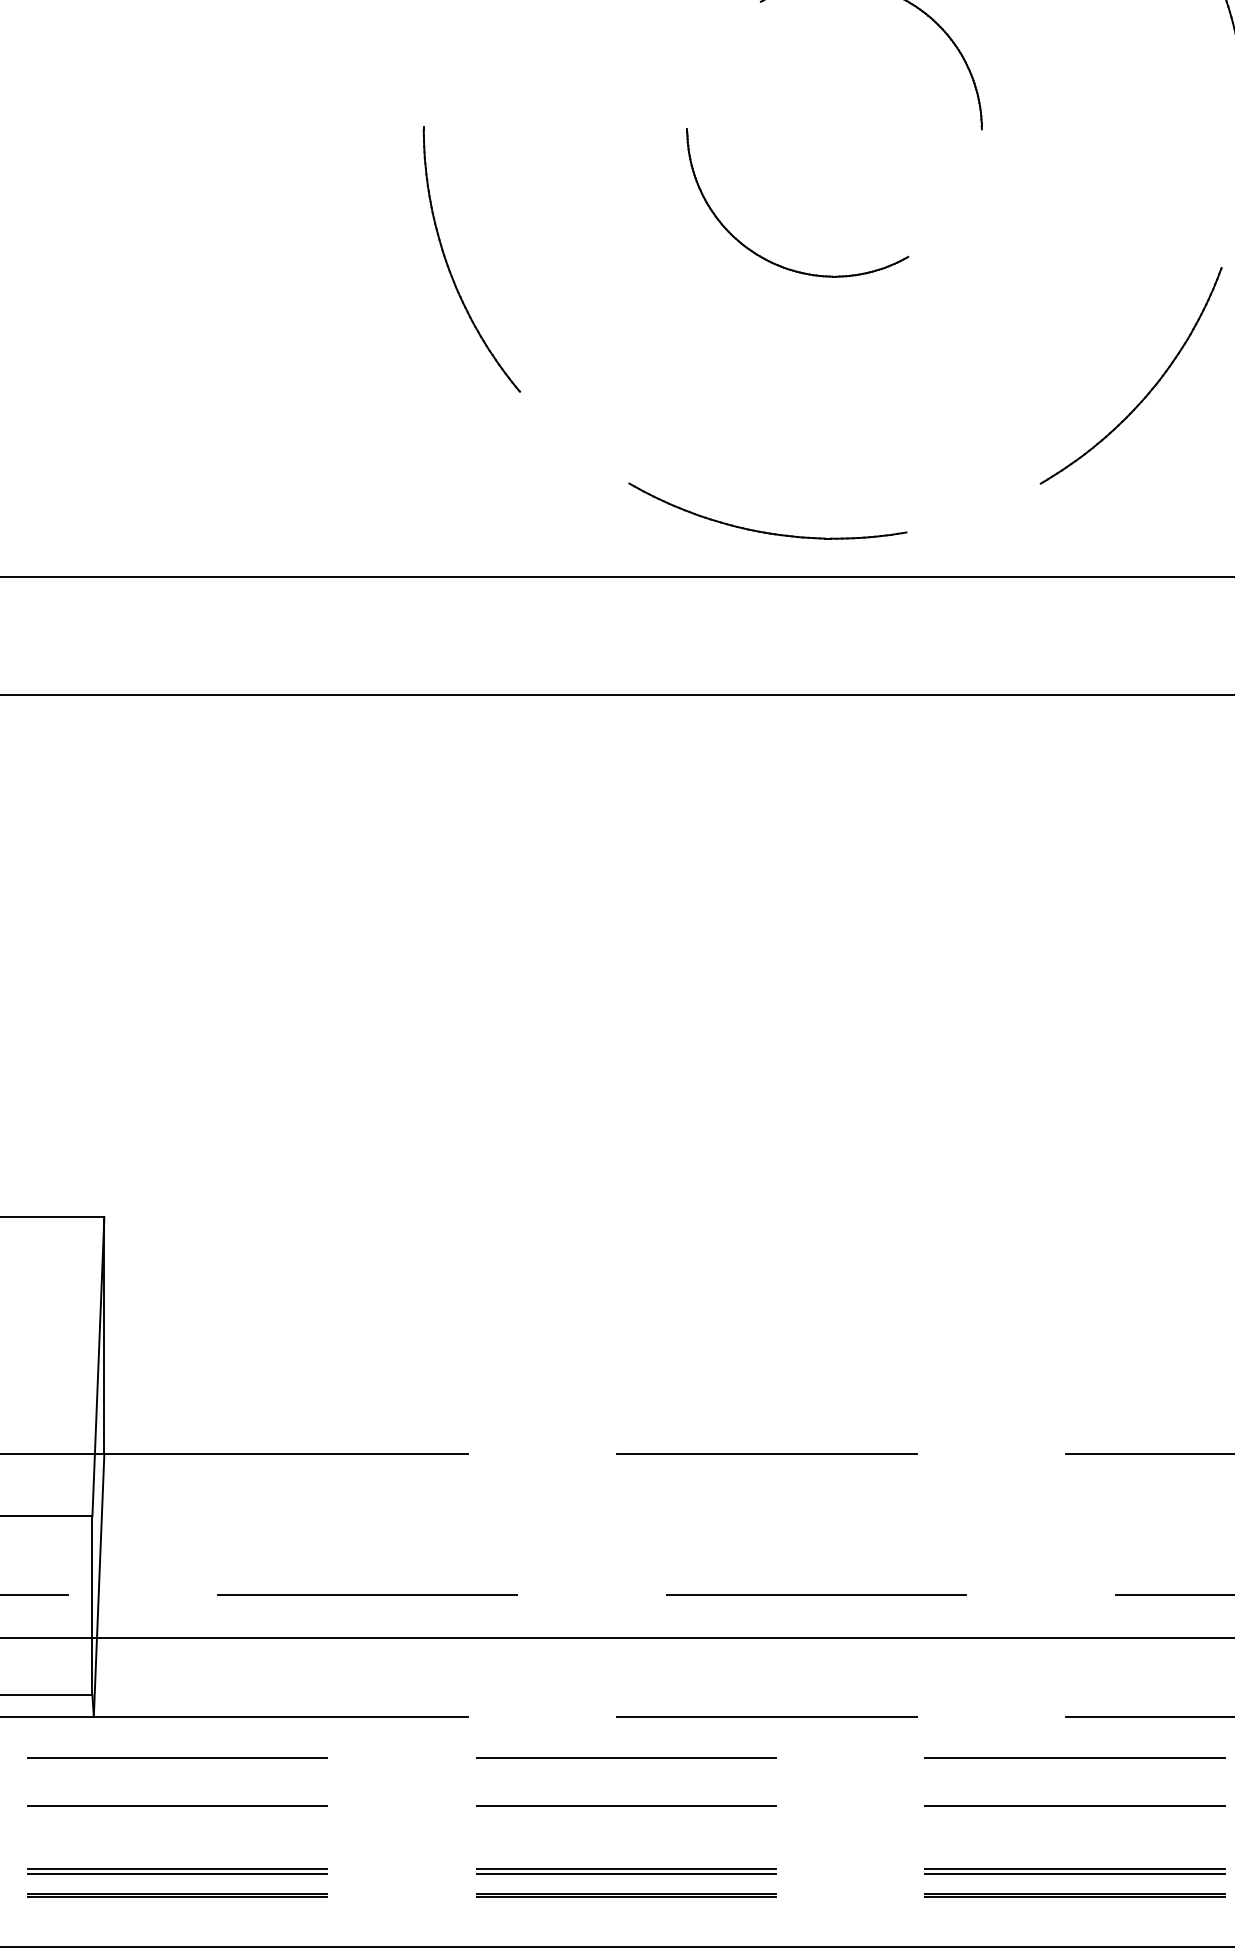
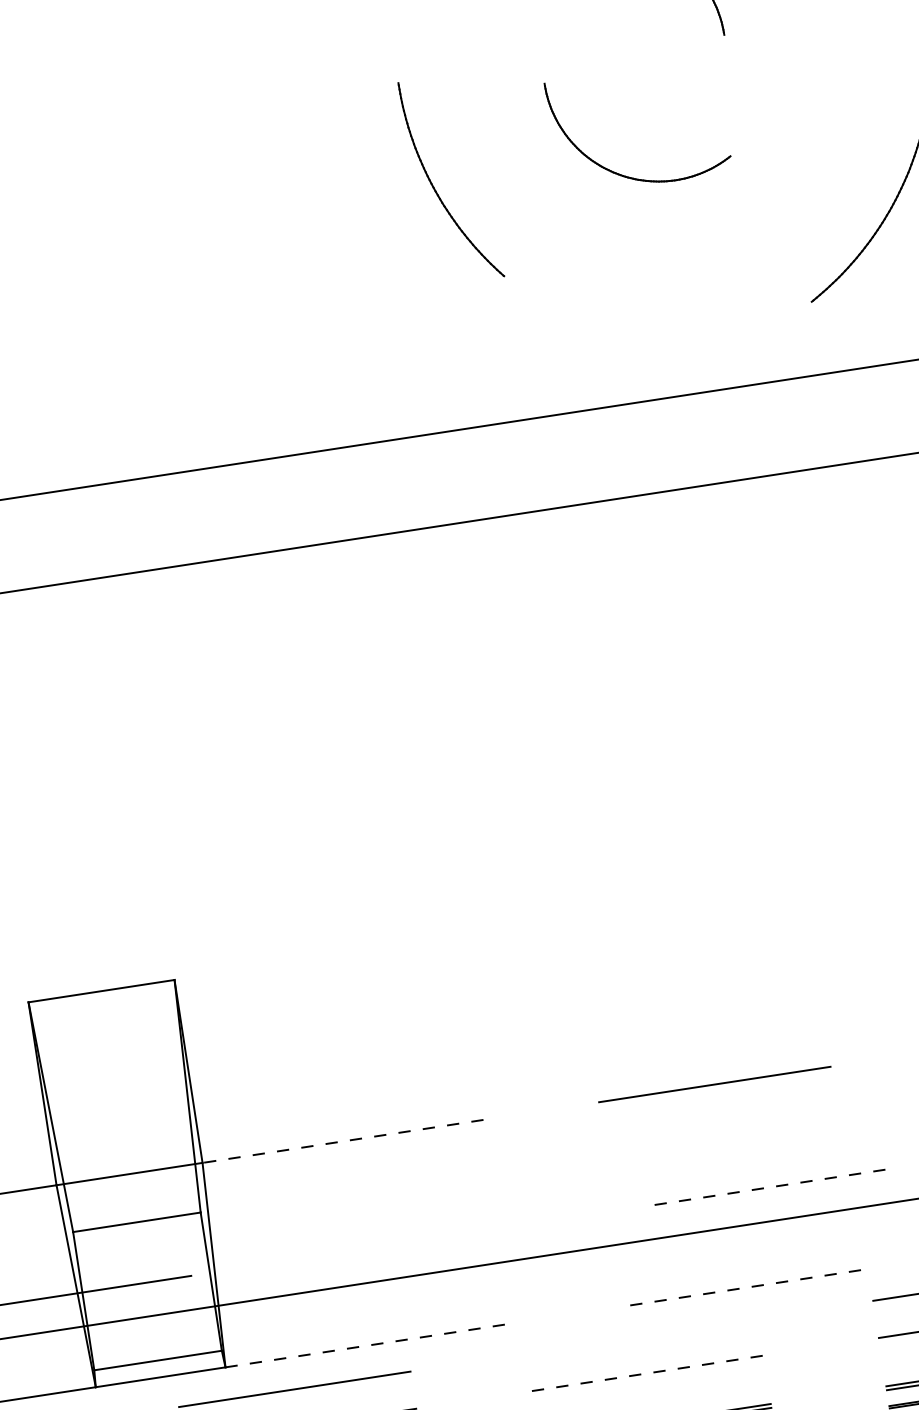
part: (766, 258) -> (621, 174), moved
part: (449, 267) -> (434, 188), moved
part: (765, 531) -> (604, 371), removed
line: (286, 1453) -> (343, 1140), solid -> dashed
line: (367, 1594) -> (422, 1240), removed
line: (816, 1594) -> (769, 1187), solid -> dashed
line: (280, 1716) -> (369, 1345), solid -> dashed
line: (766, 1716) -> (745, 1287), solid -> dashed
line: (626, 1757) -> (642, 1335), removed
line: (626, 1806) -> (647, 1373), solid -> dashed

